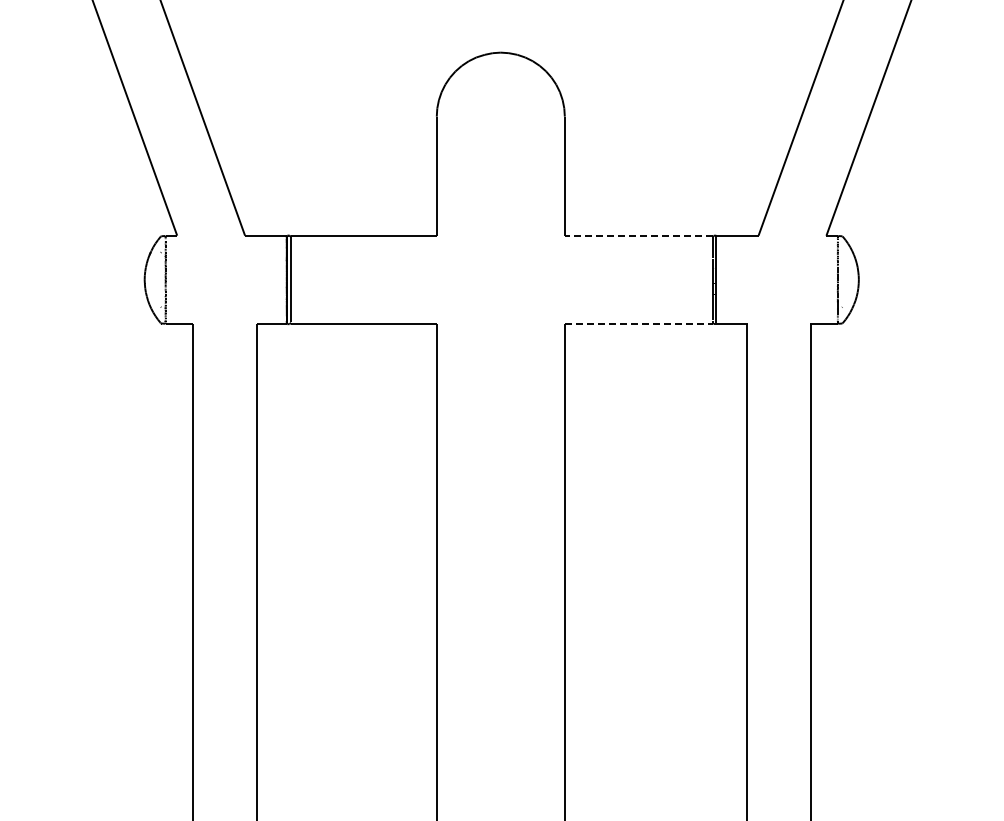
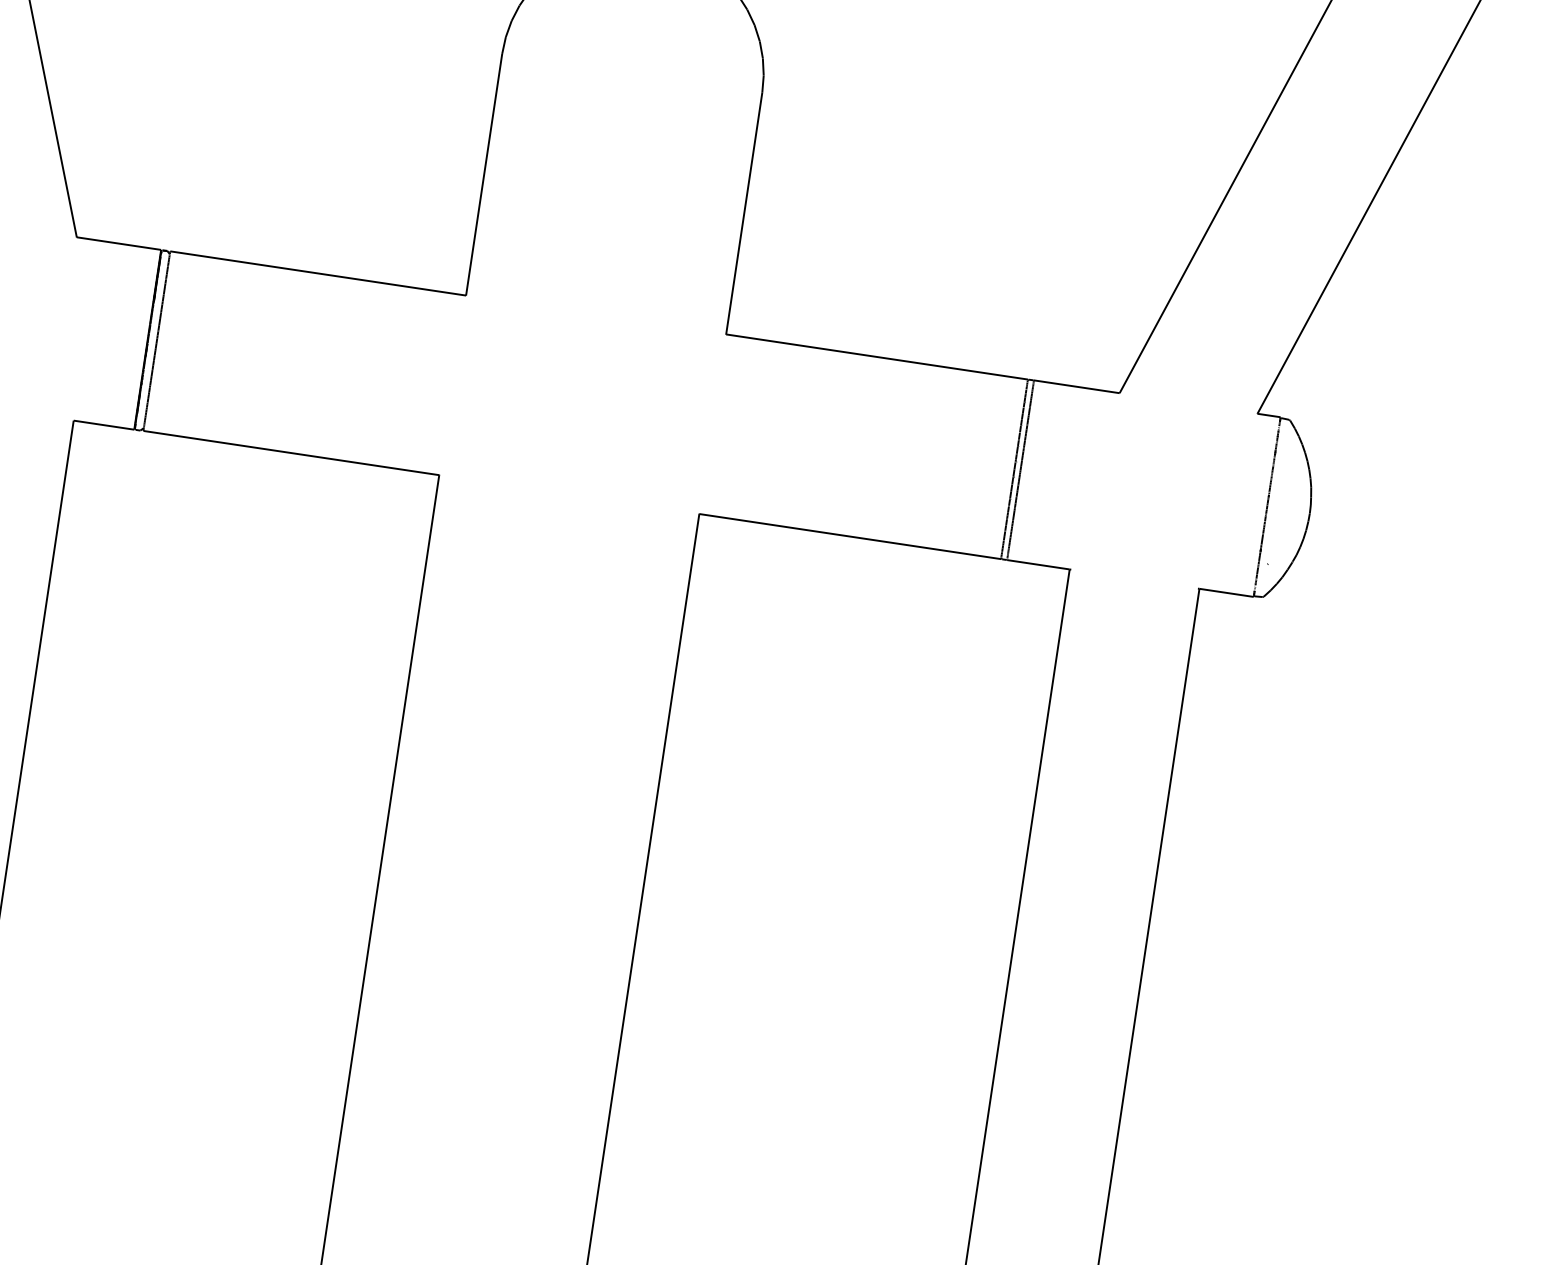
line: (638, 235) -> (875, 356), dashed -> solid
line: (639, 324) -> (850, 537), dashed -> solid

